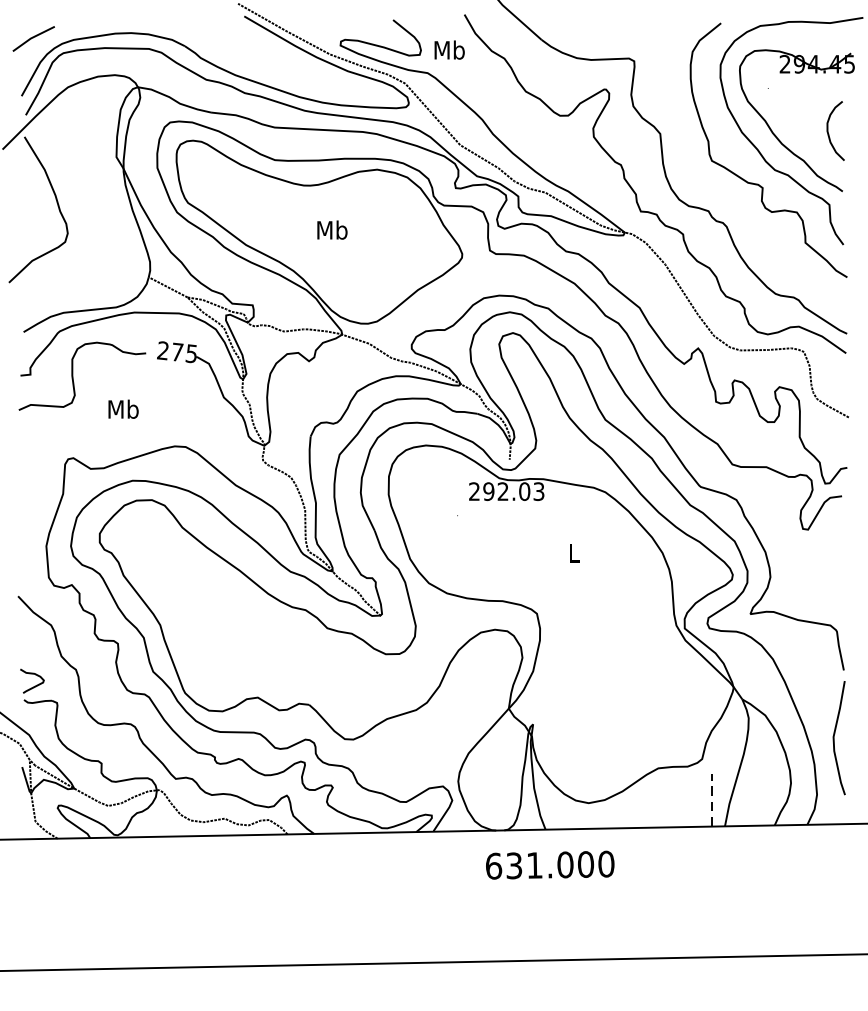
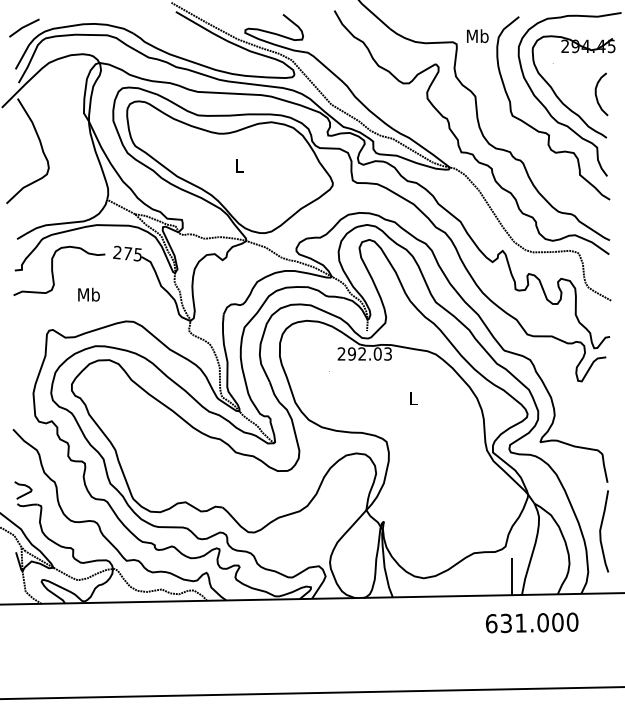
text: (449, 50) -> (477, 36), moved
text: (332, 229) -> (239, 165), Mb -> L
line: (711, 800) -> (512, 576), dashed -> solid
text: (550, 864) -> (532, 622), moved

